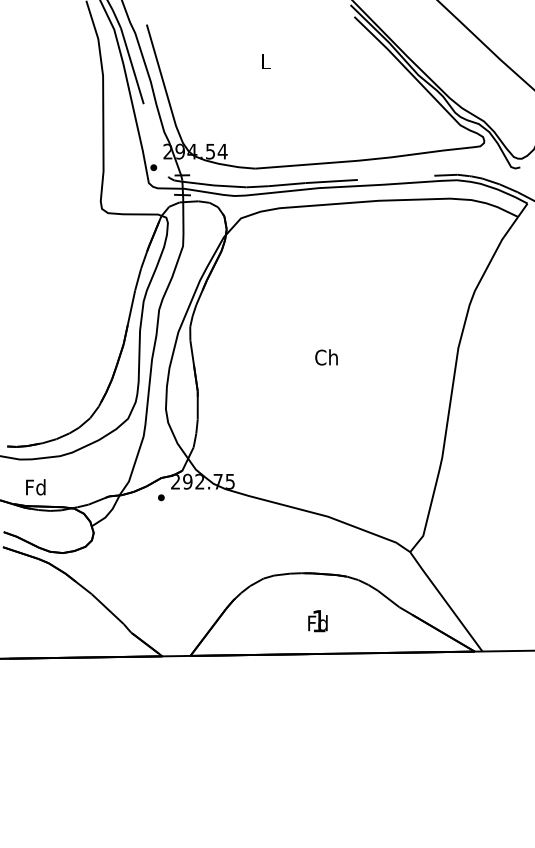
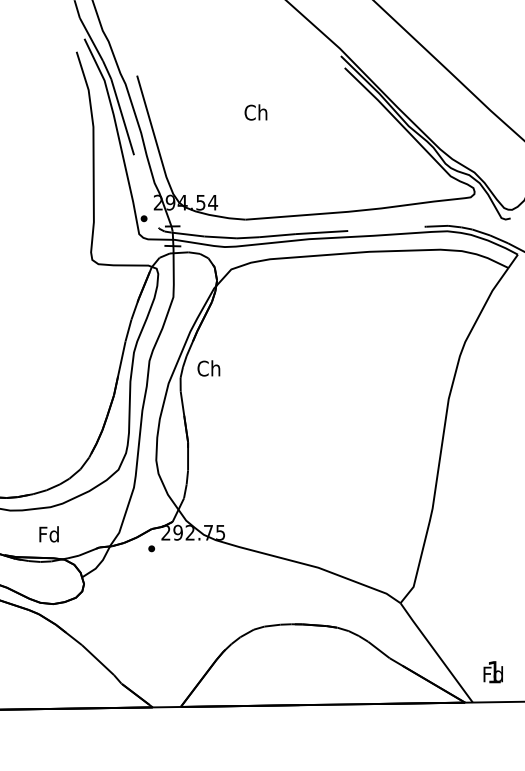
text: (265, 61) -> (255, 112), L -> Ch
text: (326, 357) -> (208, 368), moved
text: (35, 487) -> (48, 534), moved
text: (317, 621) -> (492, 672), moved

